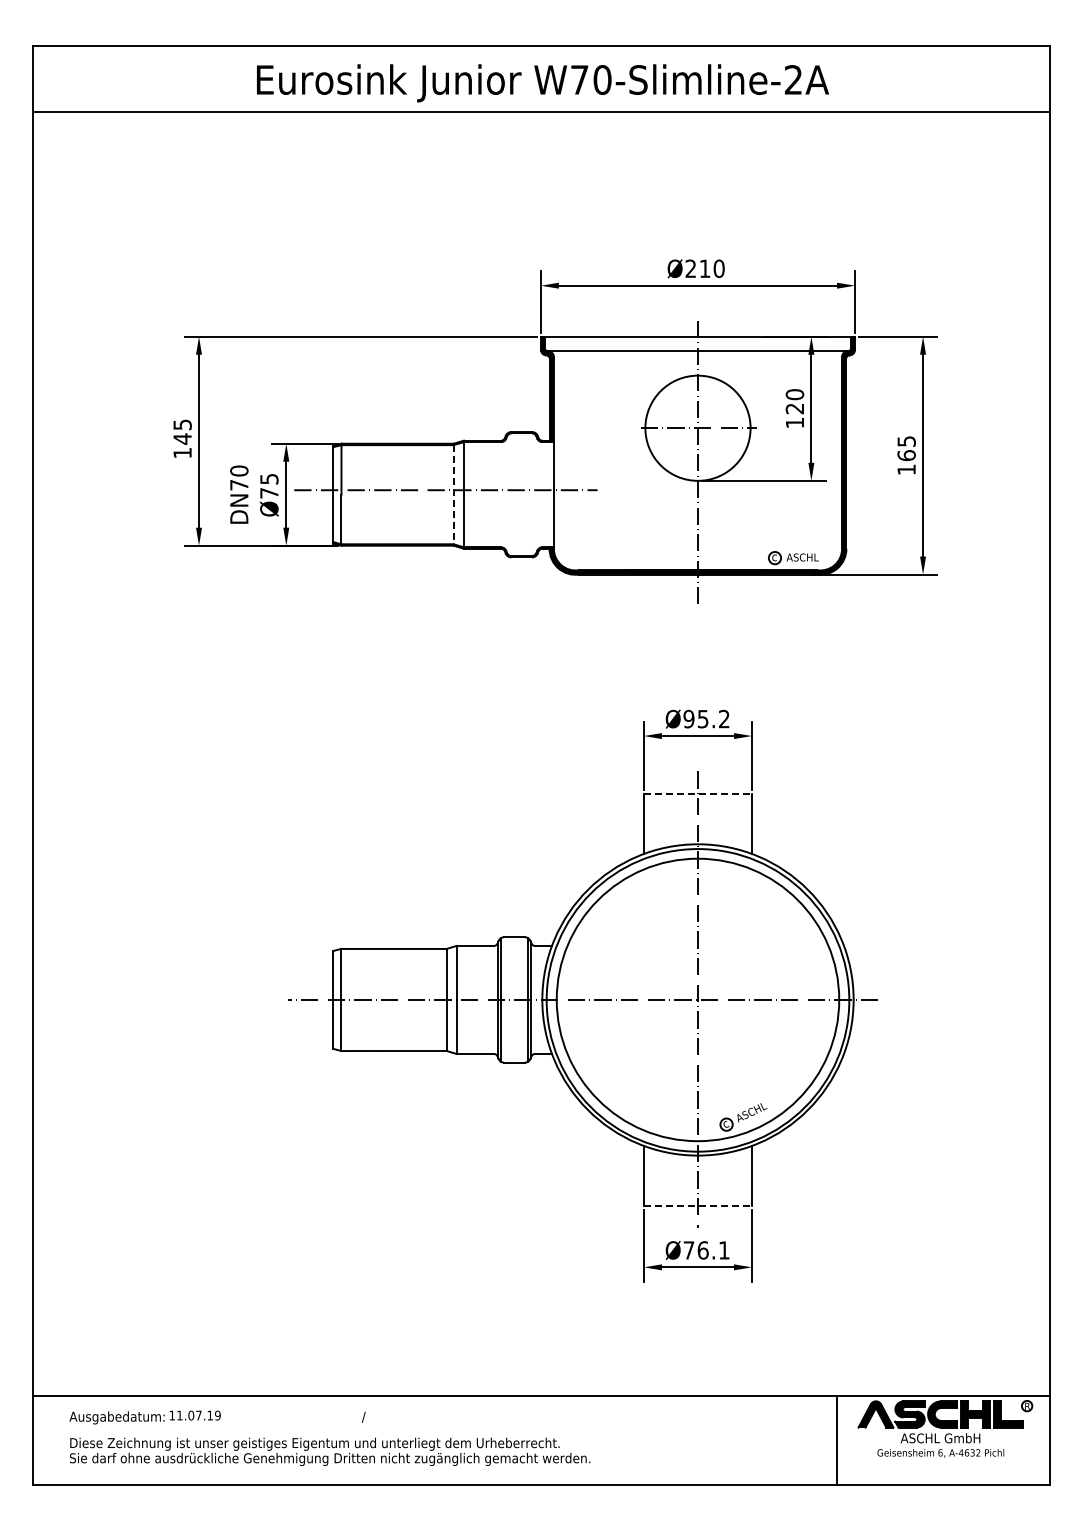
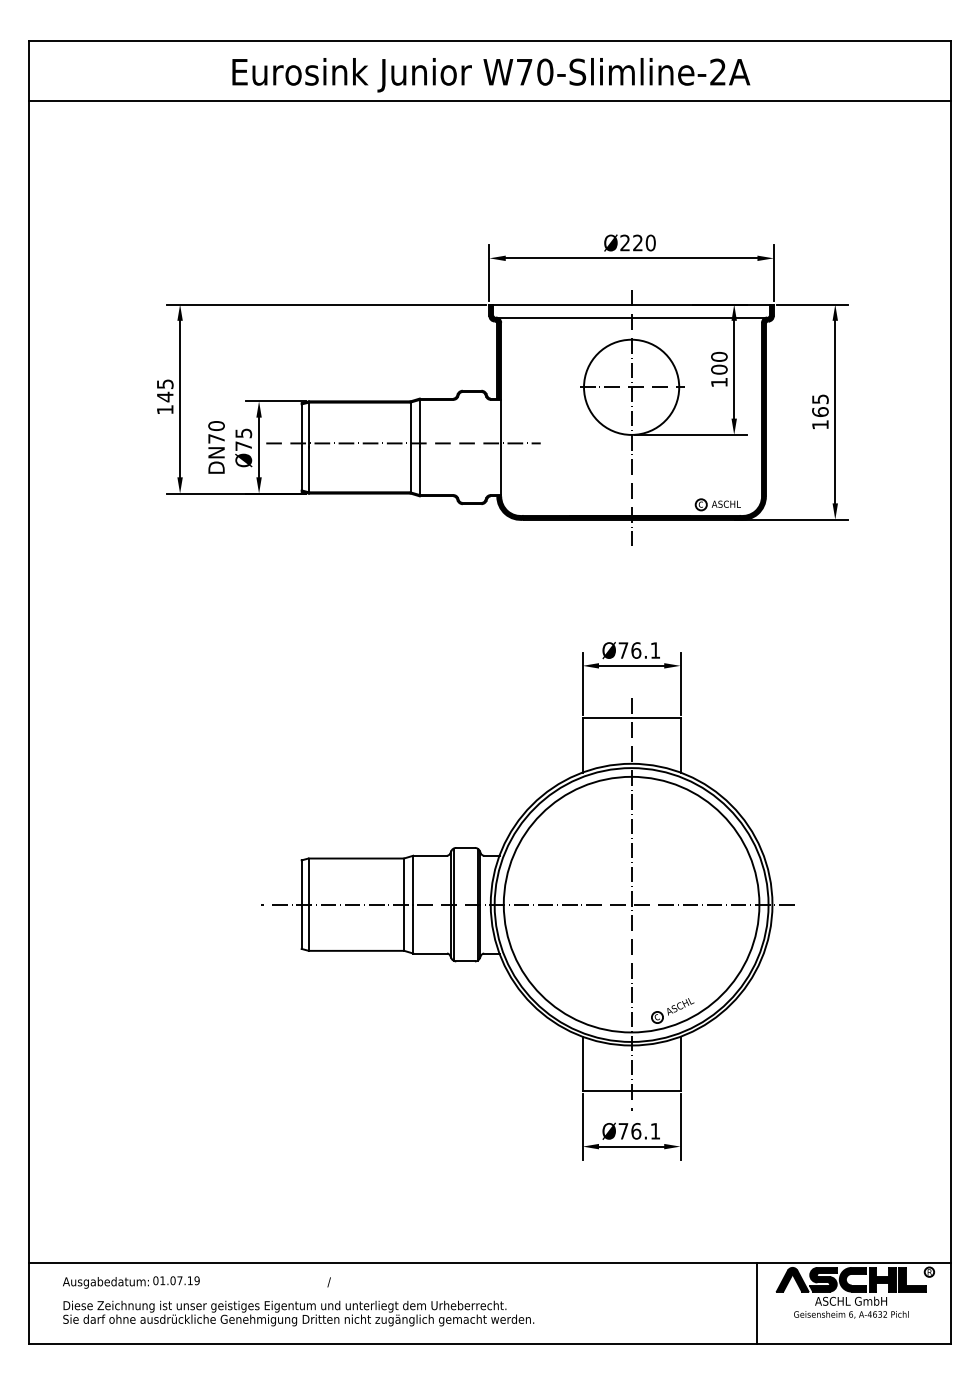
text: (704, 268) -> (637, 242), Ø210 -> Ø220
text: (794, 408) -> (718, 369), 120 -> 100
line: (453, 494) -> (410, 447), dashed -> solid
text: (706, 718) -> (639, 649), Ø95.2 -> Ø76.1
line: (698, 793) -> (632, 717), dashed -> solid
line: (698, 1206) -> (632, 1091), dashed -> solid
text: (172, 1415) -> (156, 1280), 11.07.19 -> 01.07.19

